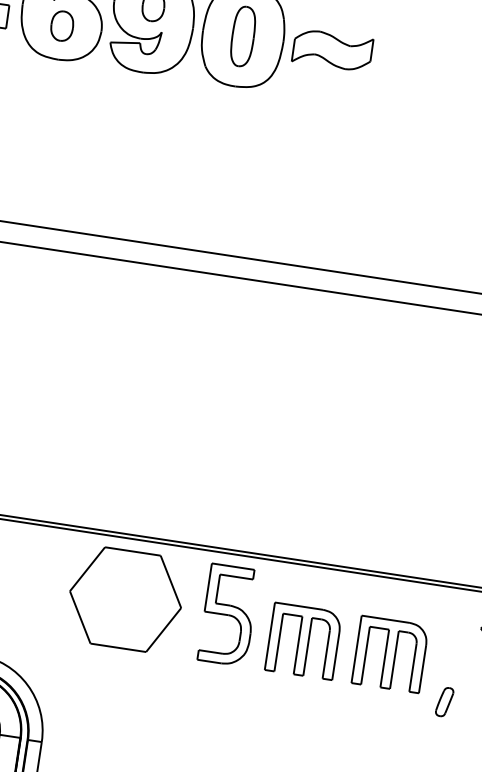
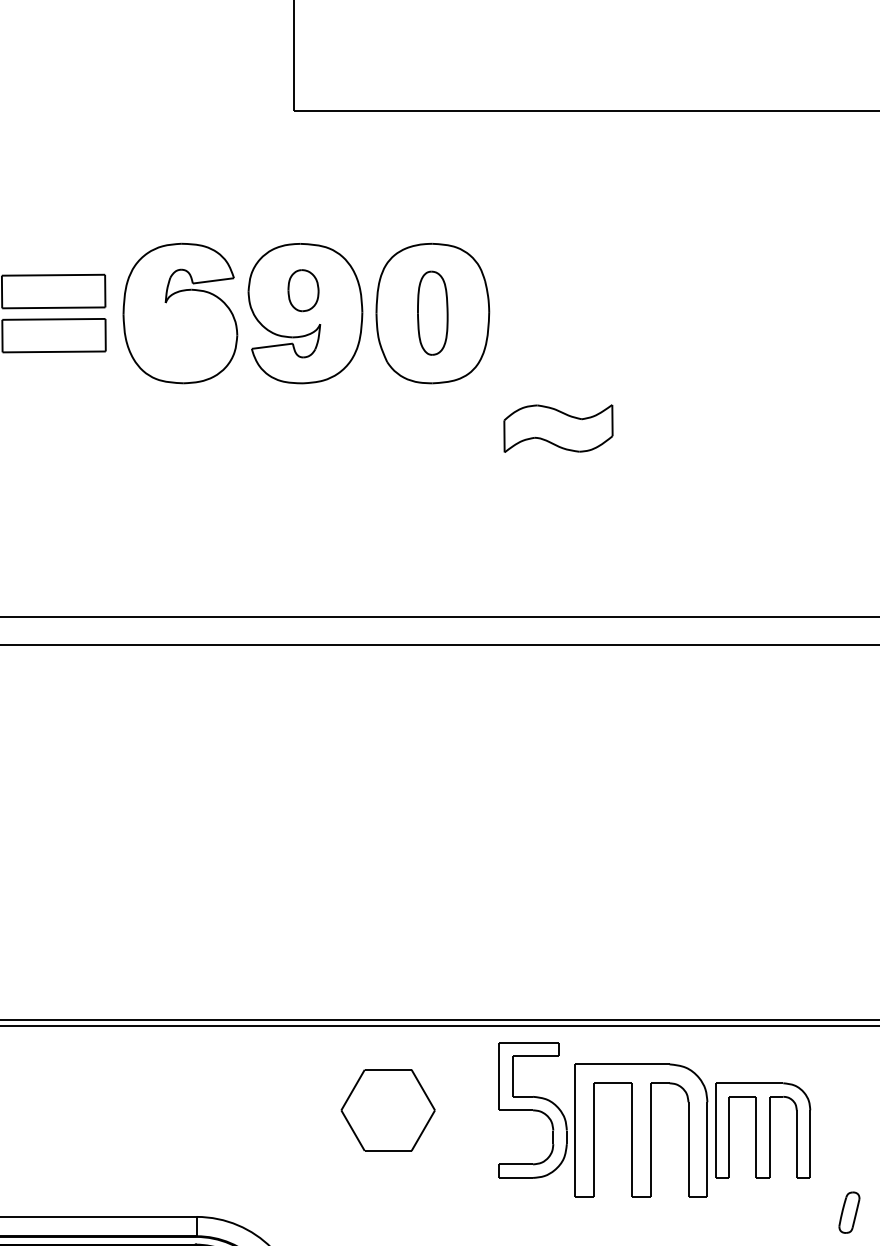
part: (62, 26) -> (182, 336), removed
part: (332, 50) -> (558, 428), moved
part: (125, 599) -> (387, 1110), size x0.6
part: (303, 641) -> (641, 1130), size x1.4
part: (444, 701) -> (849, 1212), moved

